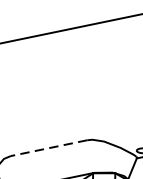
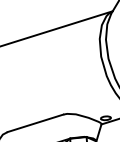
line: (49, 148) -> (35, 123), dashed -> solid

